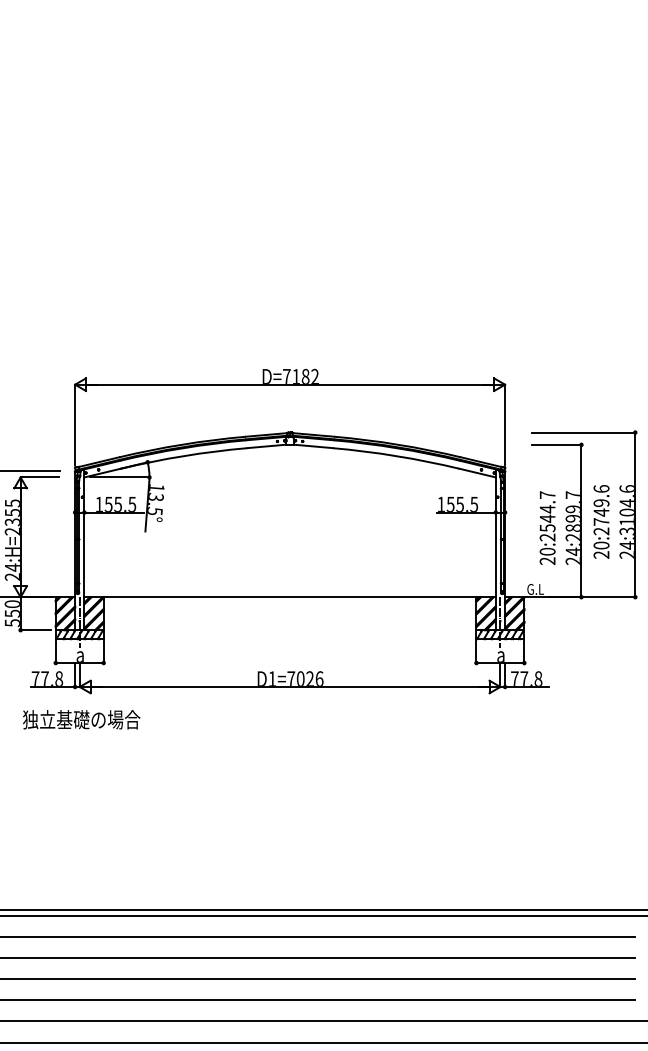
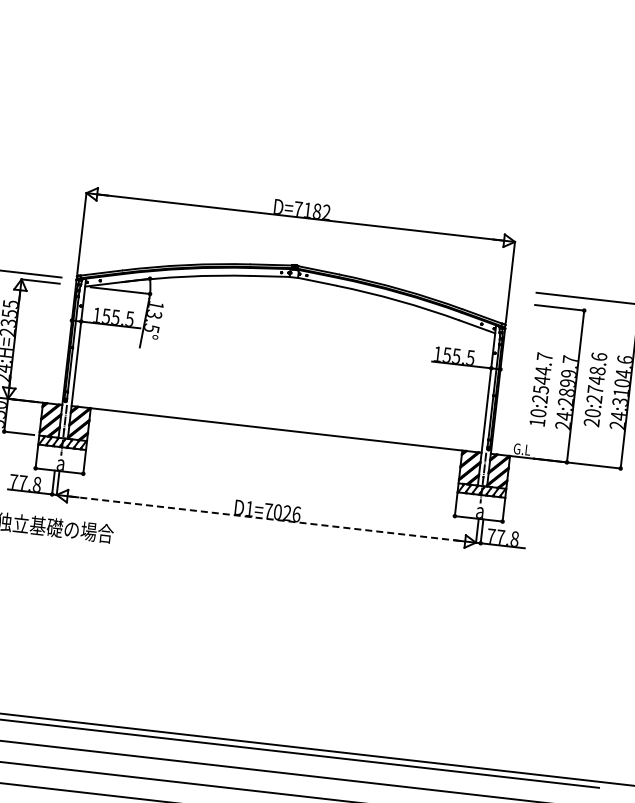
text: (601, 502) -> (597, 370), 20:2749.6 -> 20:2748.6
text: (547, 561) -> (537, 422), 20:2544.7 -> 10:2544.7
line: (290, 687) -> (266, 519), solid -> dashed

